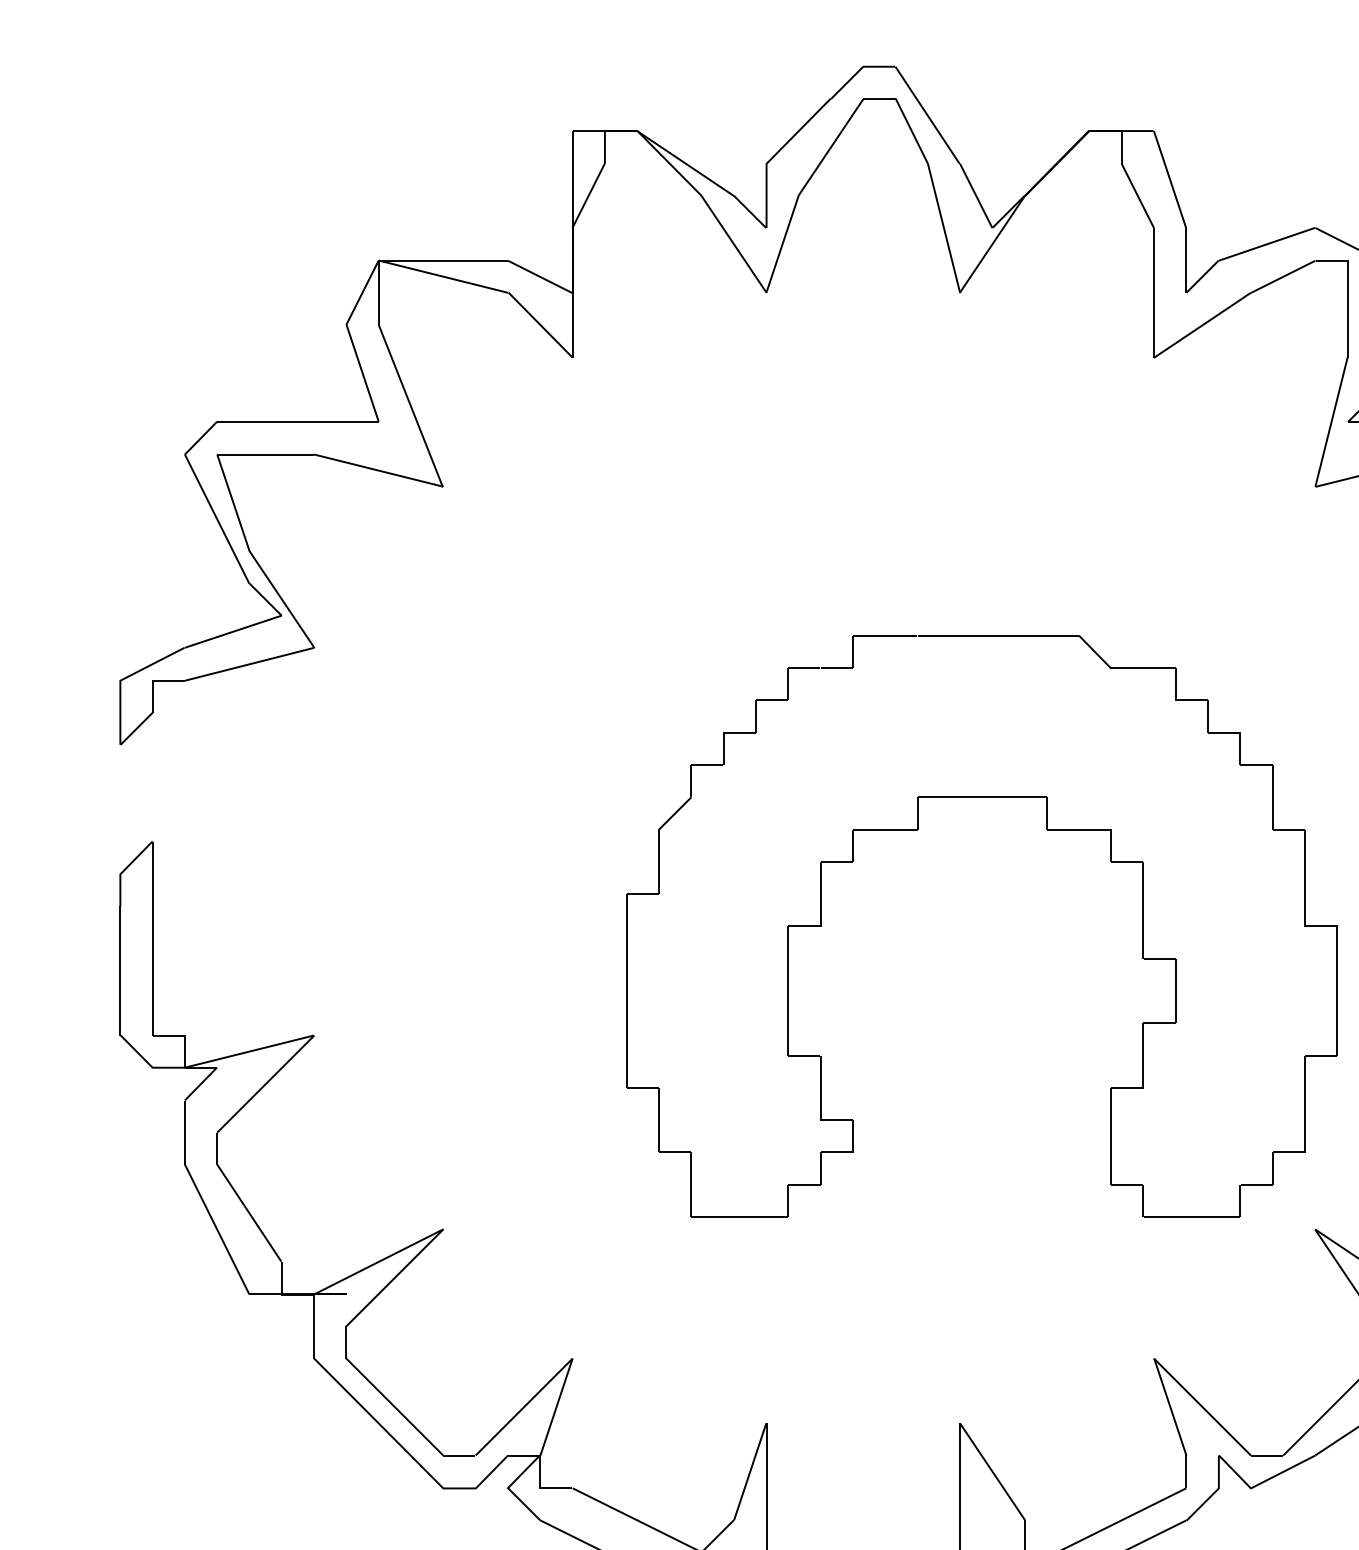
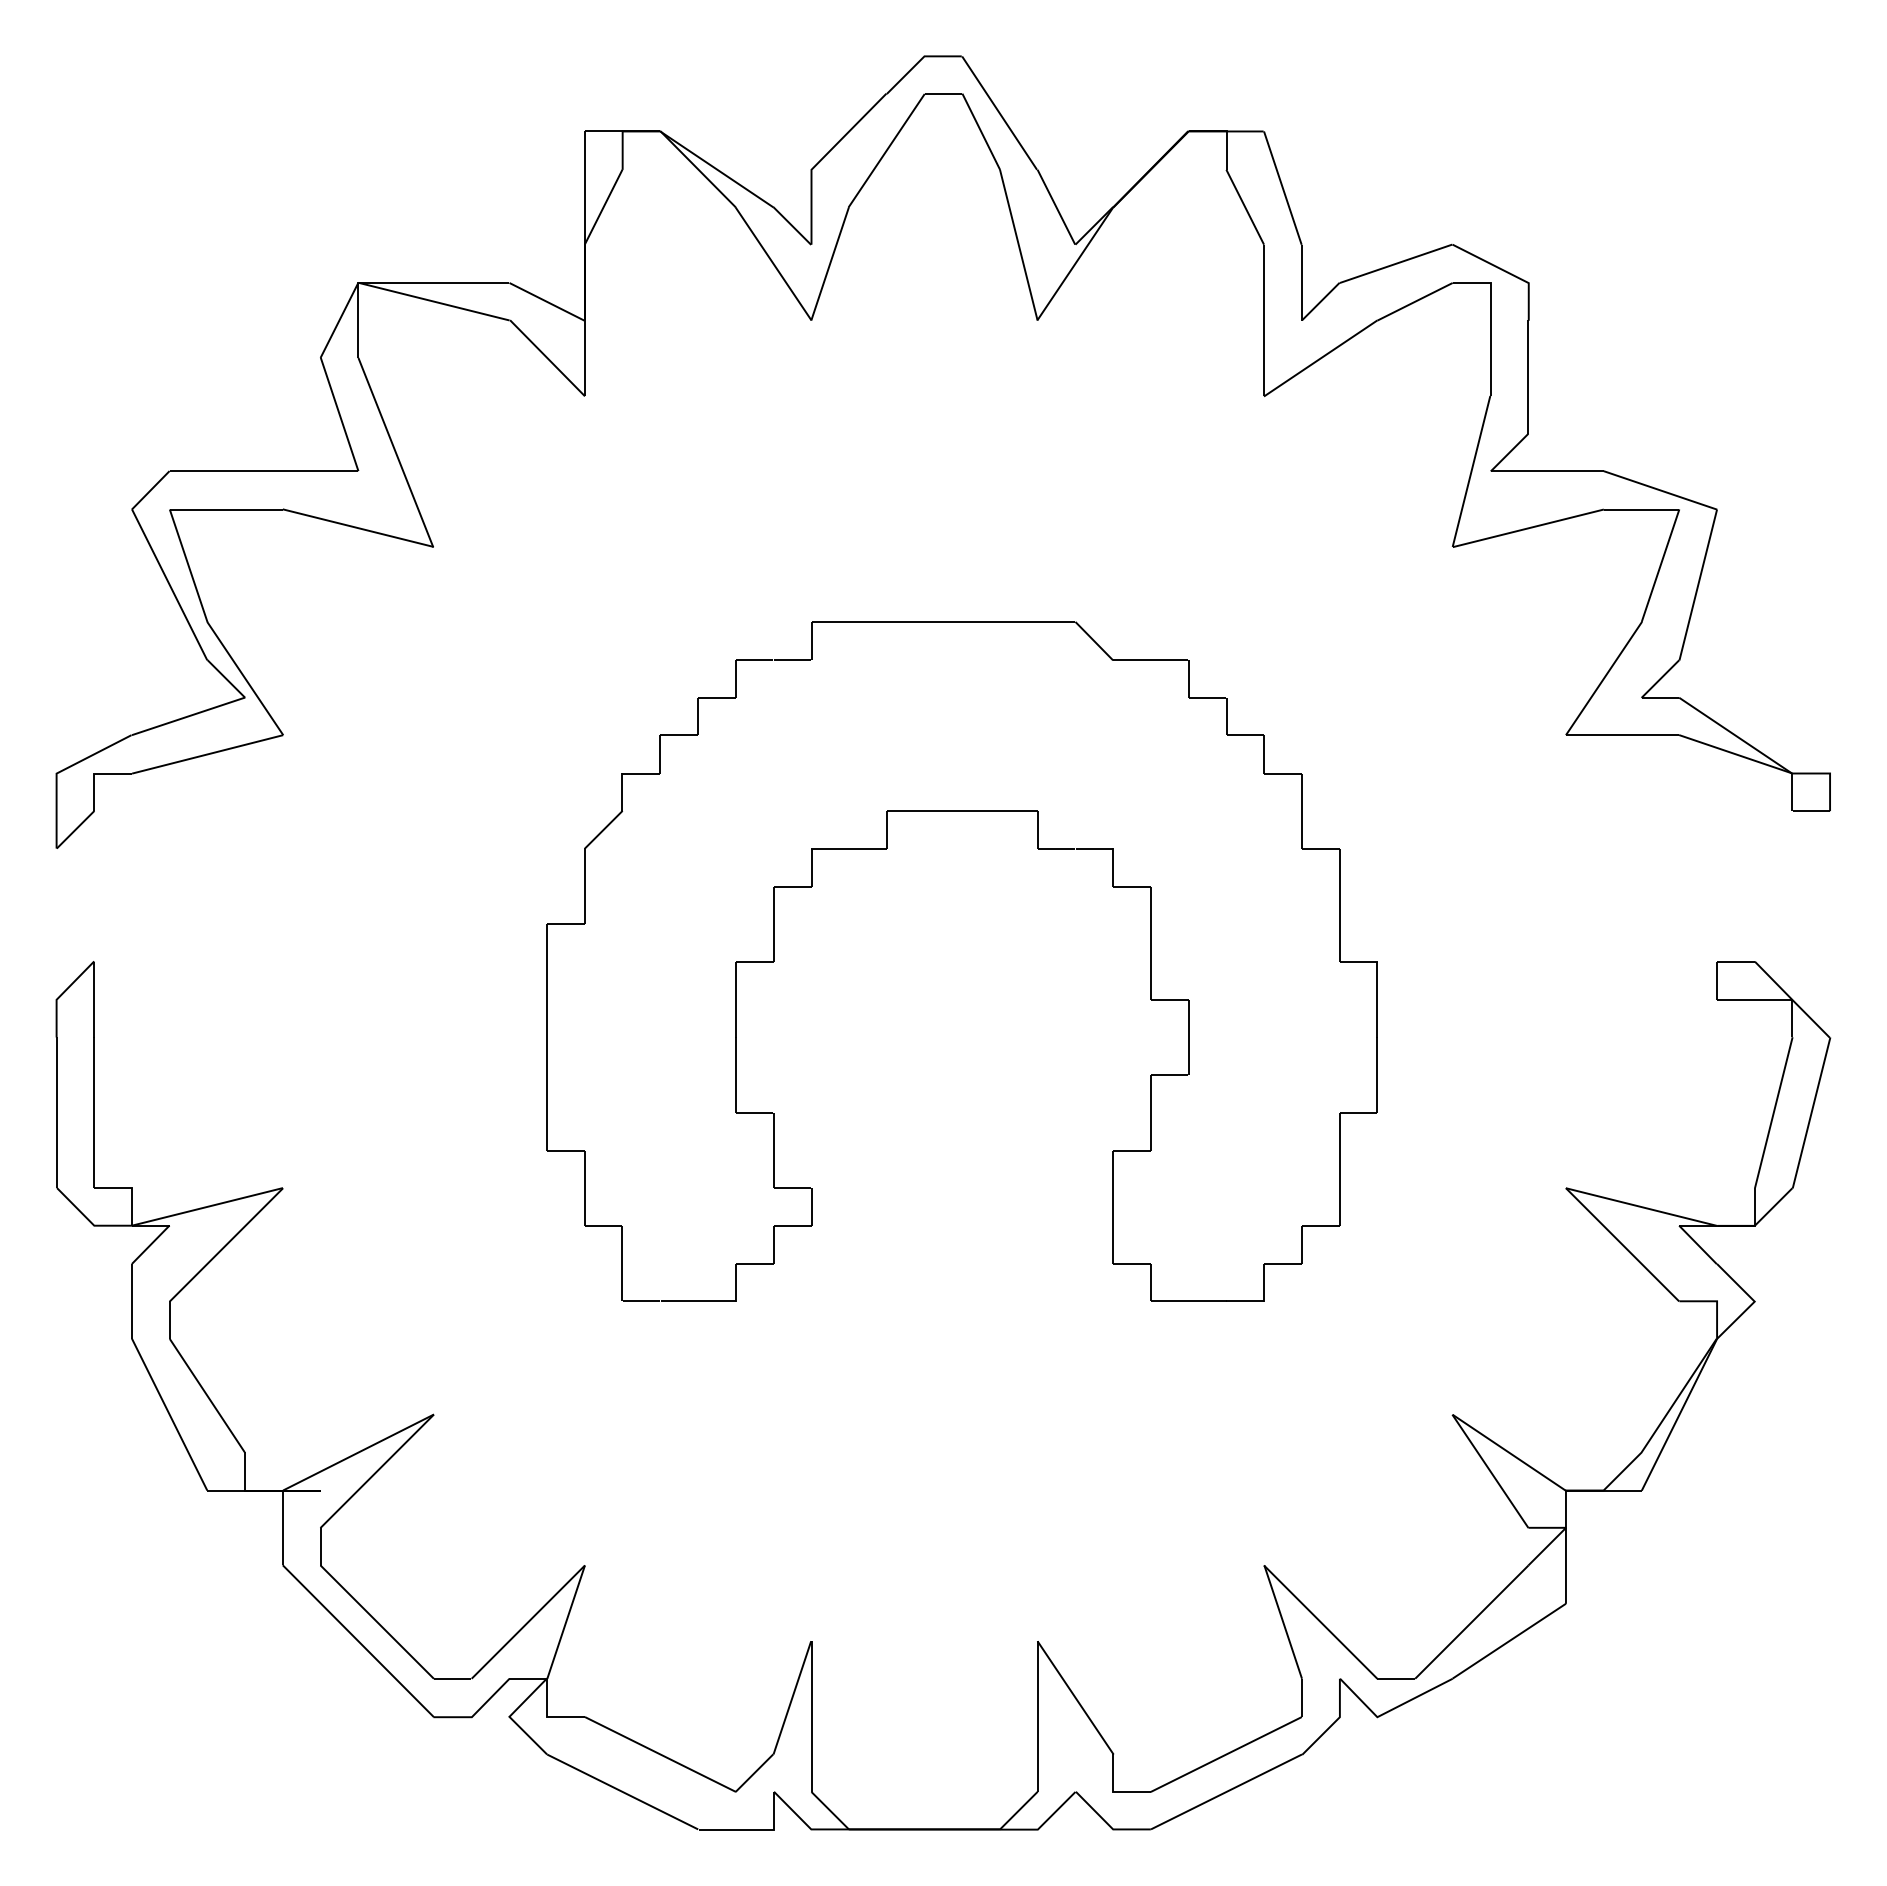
part: (917, 830) -> (886, 849), moved

